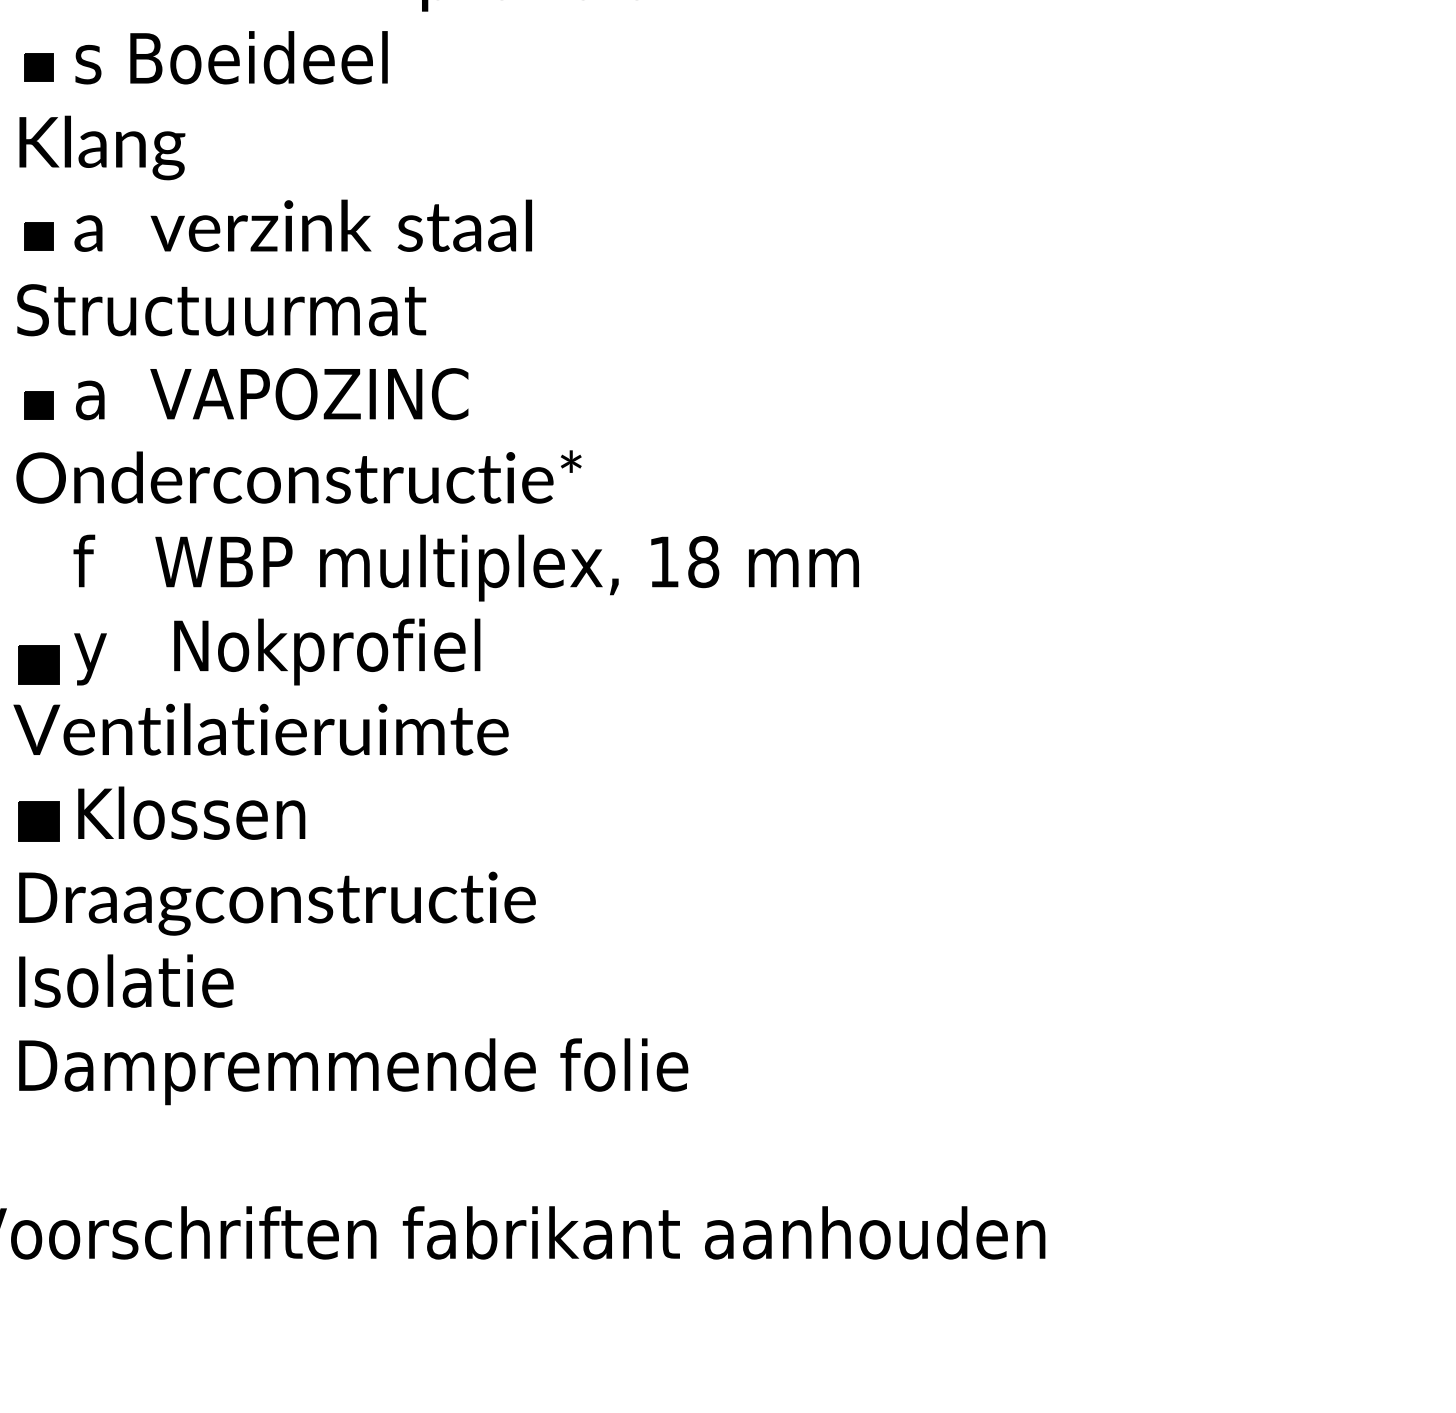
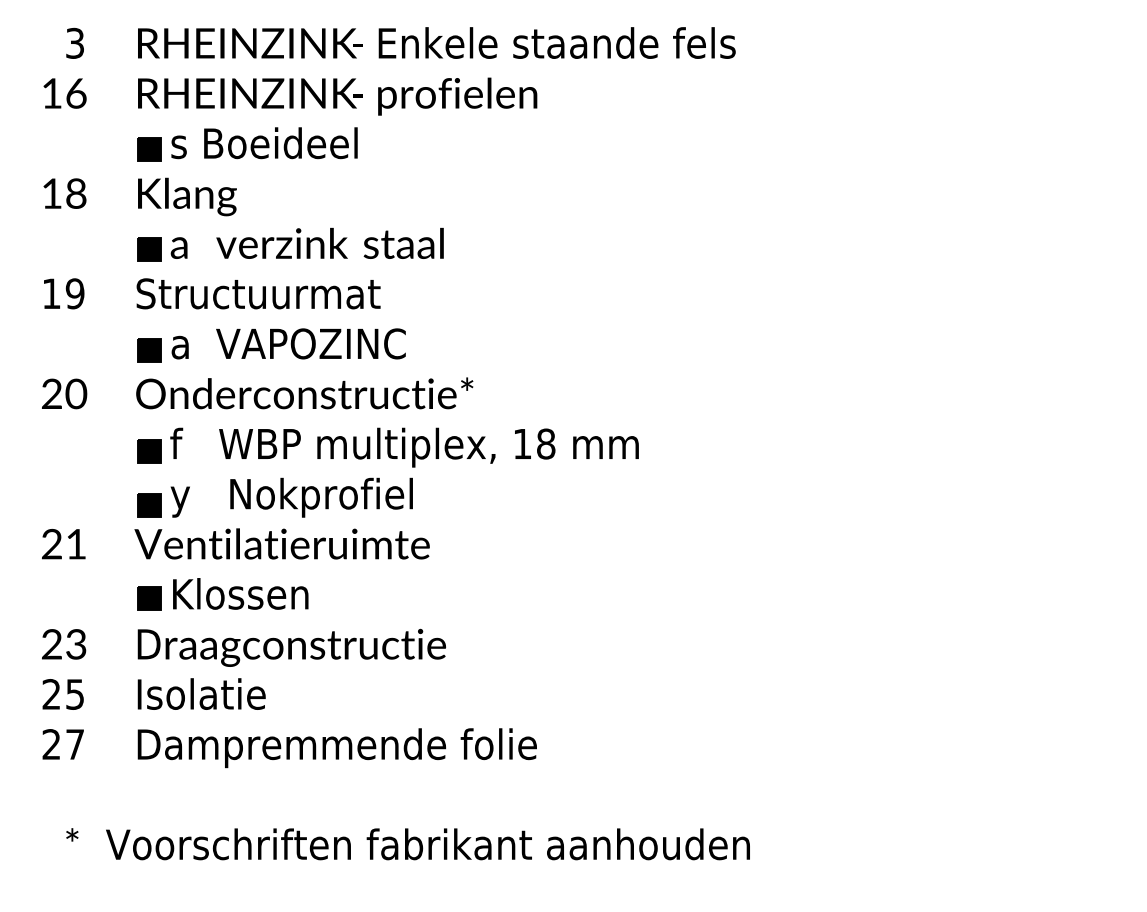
part: (38, 68) -> (149, 149), size x1.43
part: (38, 235) -> (149, 249), size x1.43
part: (38, 405) -> (149, 350), size x1.43
part: (38, 574) -> (149, 451), added

